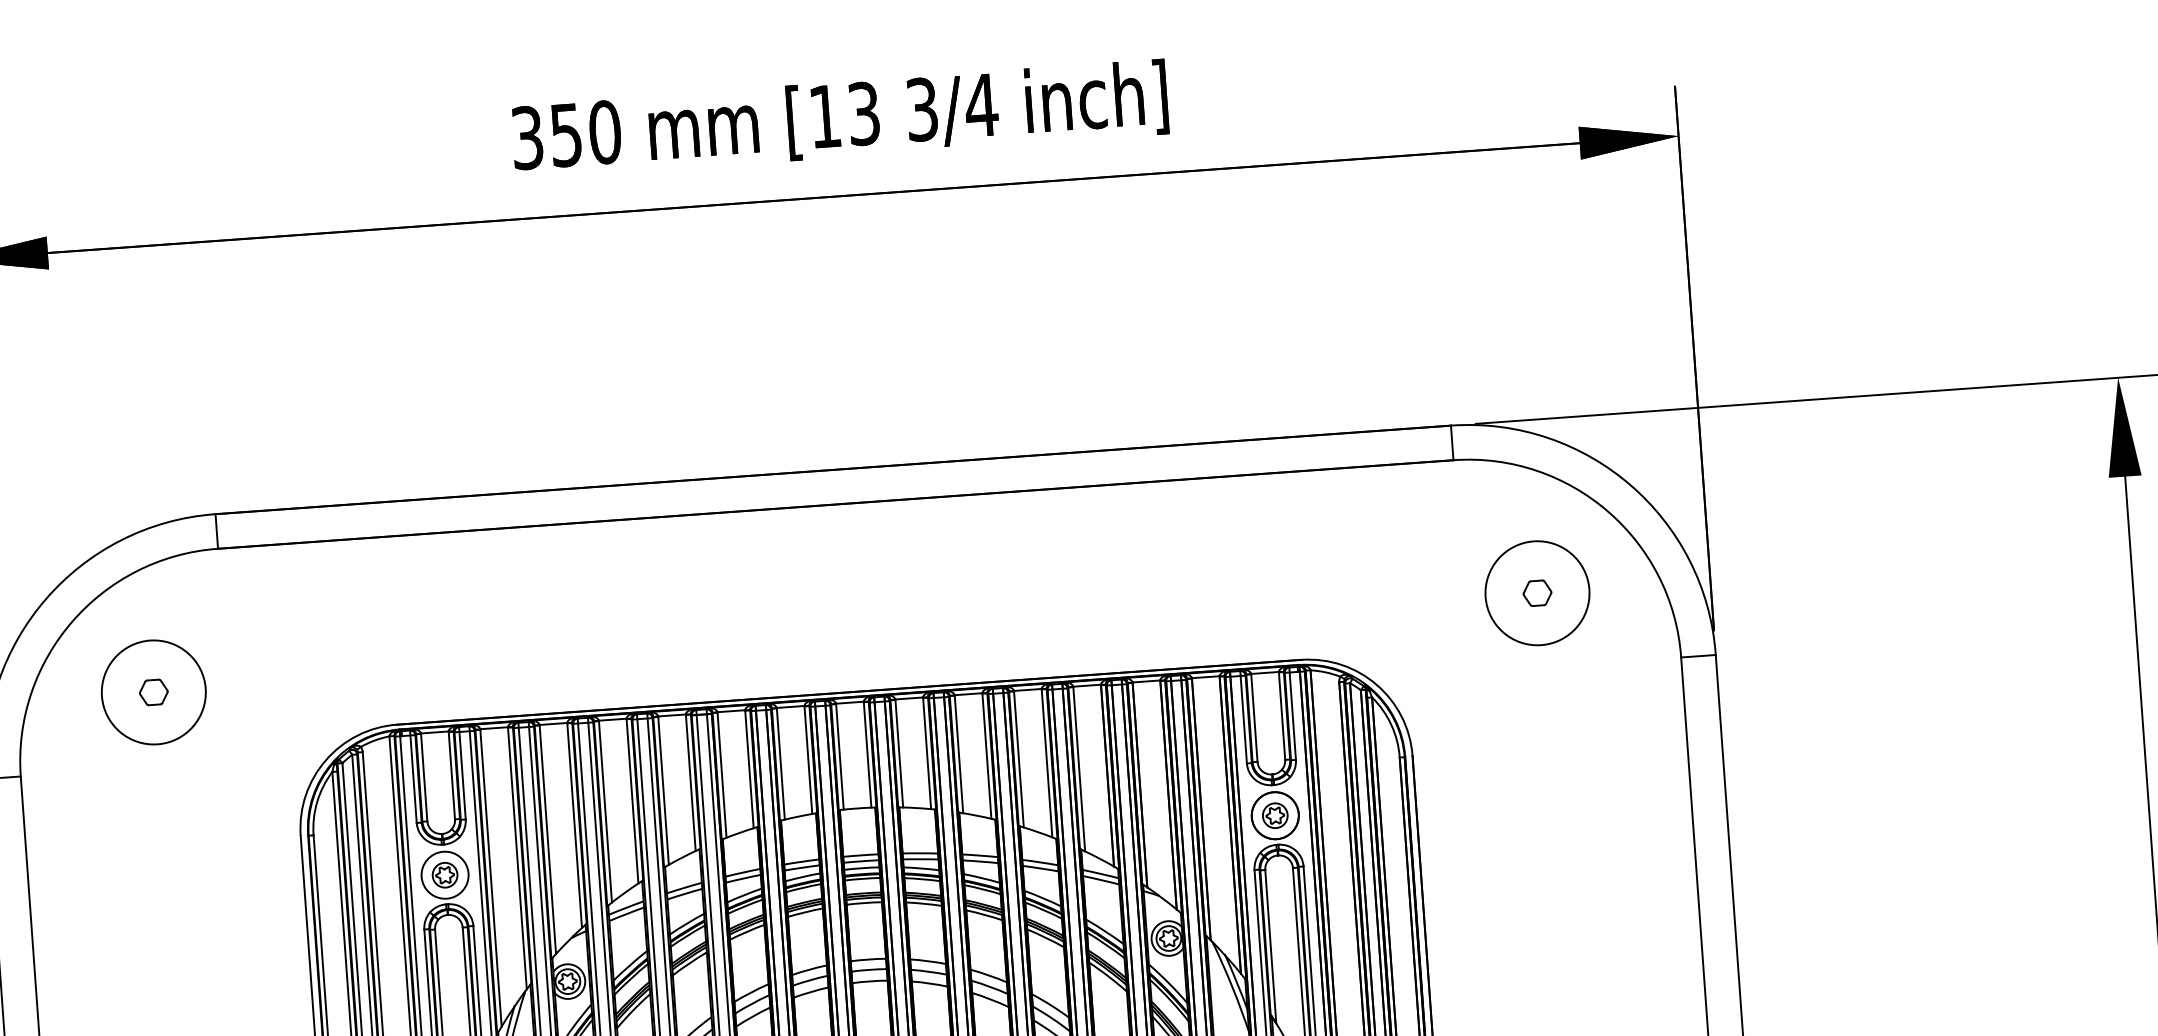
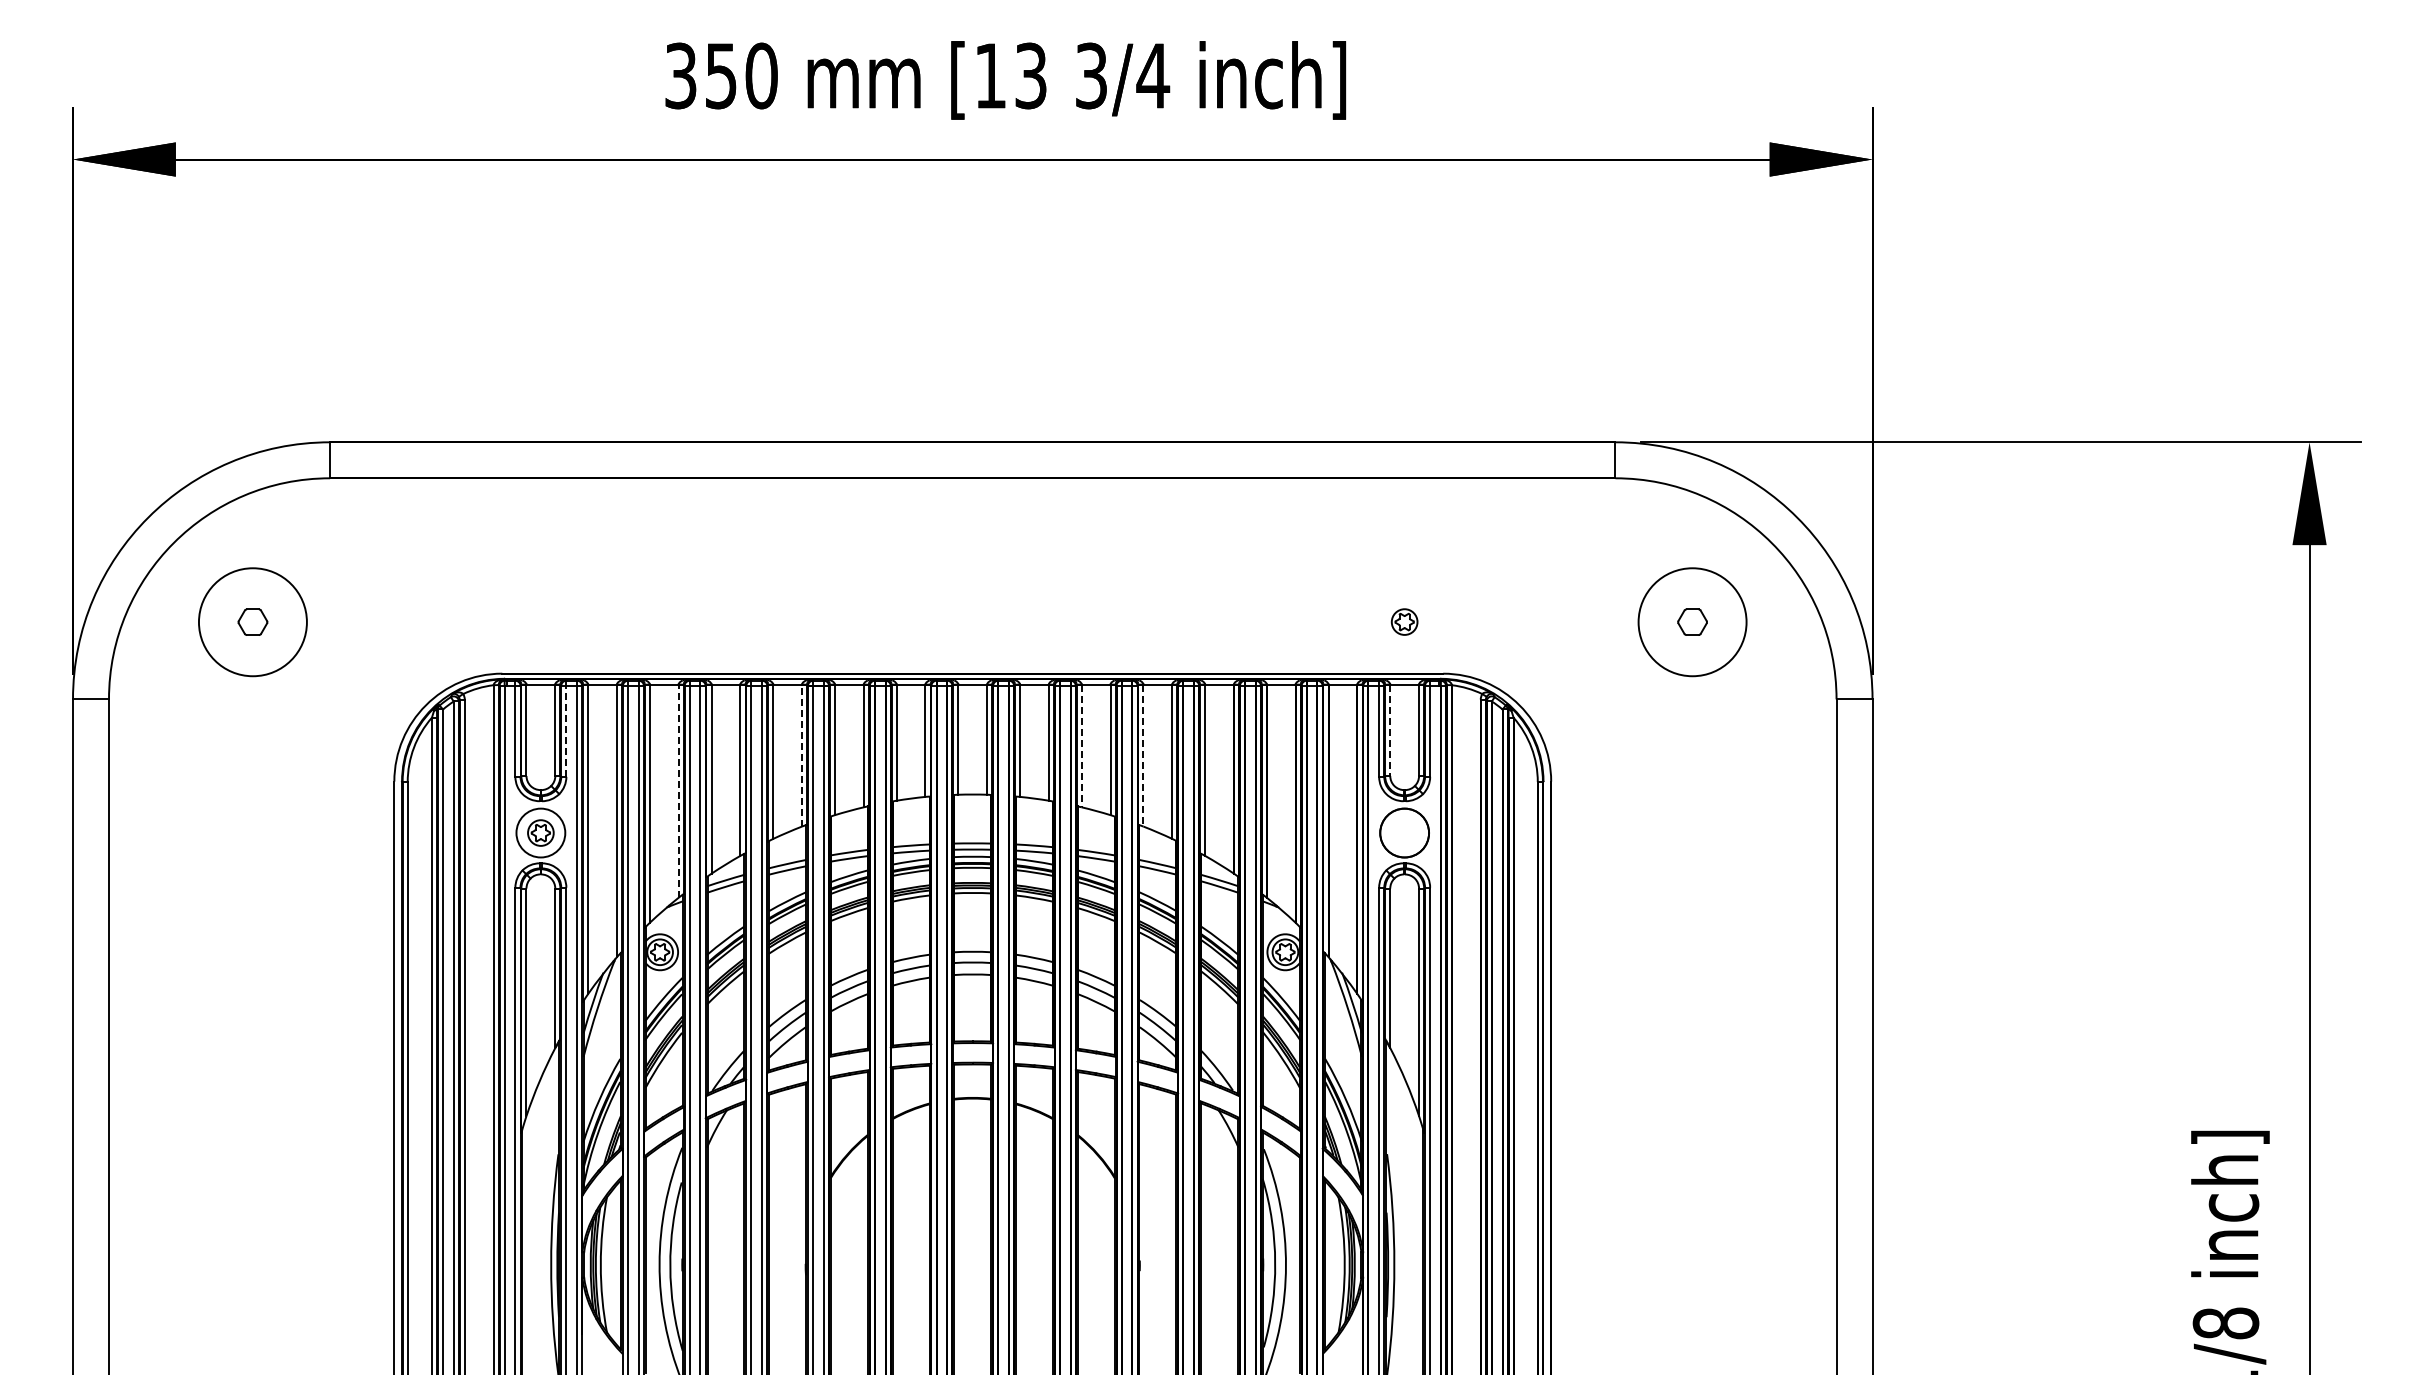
line: (1254, 719) -> (1390, 731), solid -> dashed
line: (958, 754) -> (1081, 746), solid -> dashed
line: (1018, 759) -> (1143, 755), solid -> dashed
line: (462, 772) -> (566, 728), solid -> dashed
line: (691, 782) -> (802, 755), solid -> dashed
part: (1275, 815) -> (1404, 621), moved
line: (574, 824) -> (678, 790), solid -> dashed

